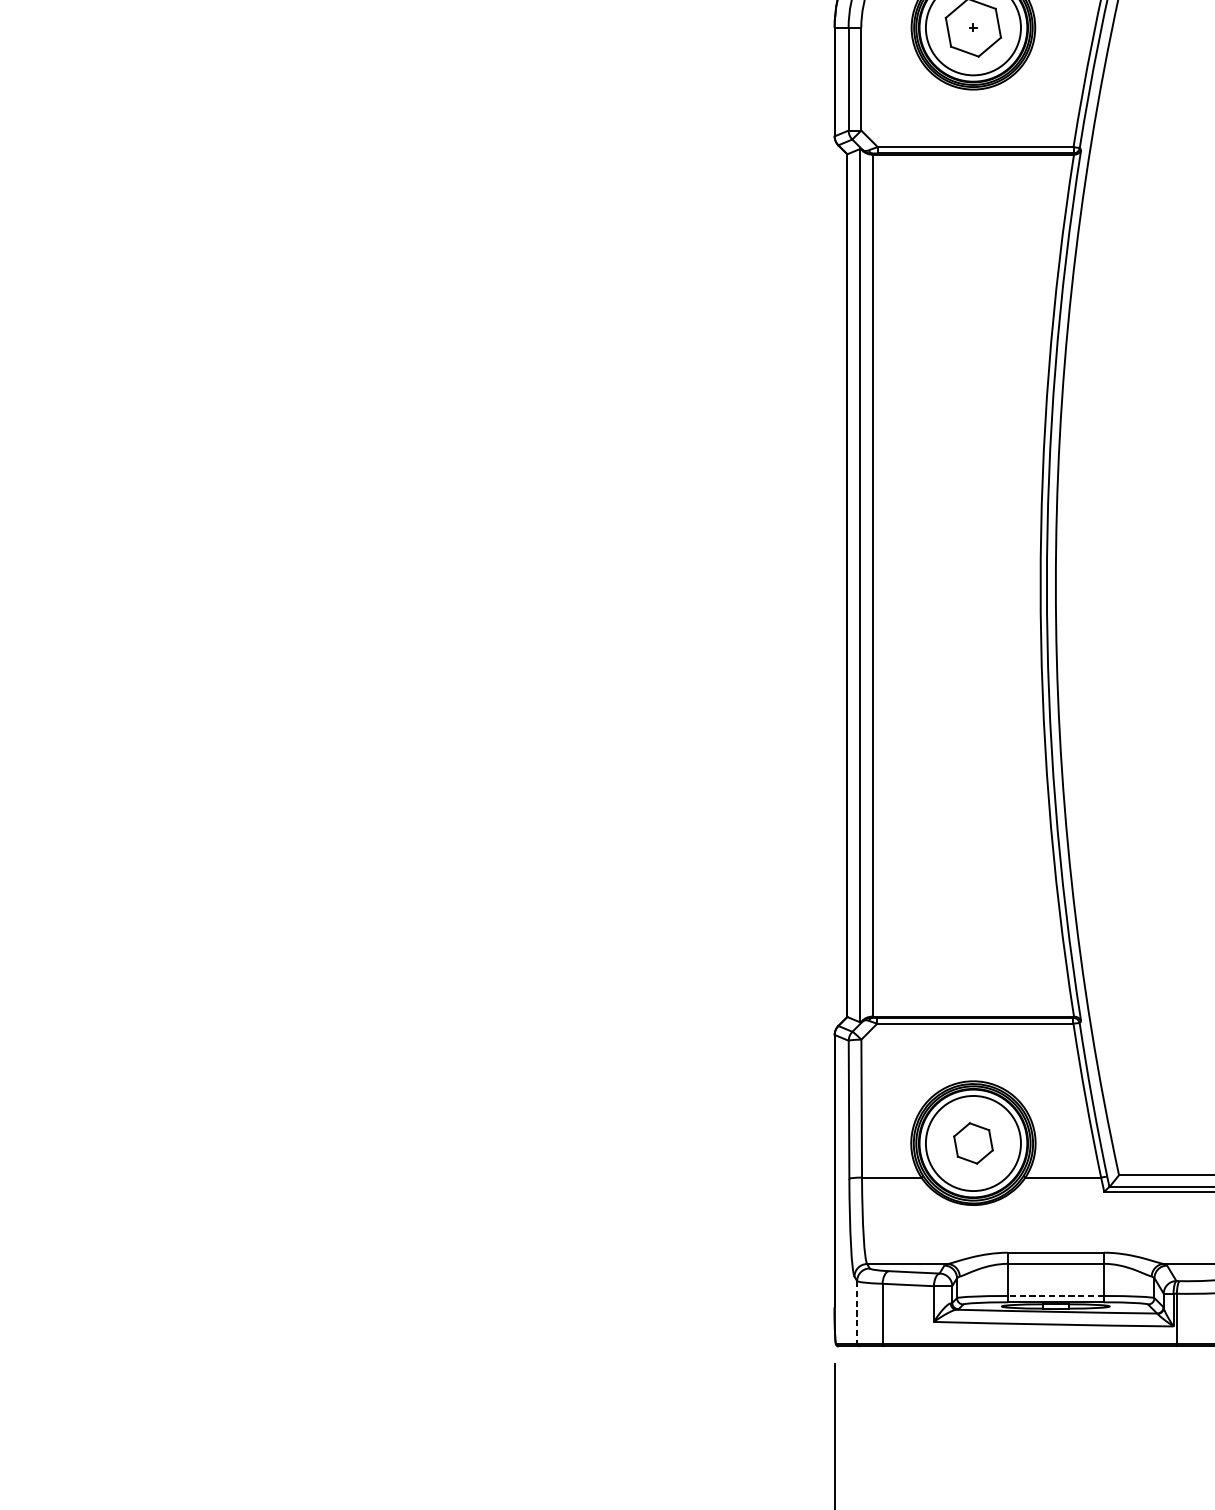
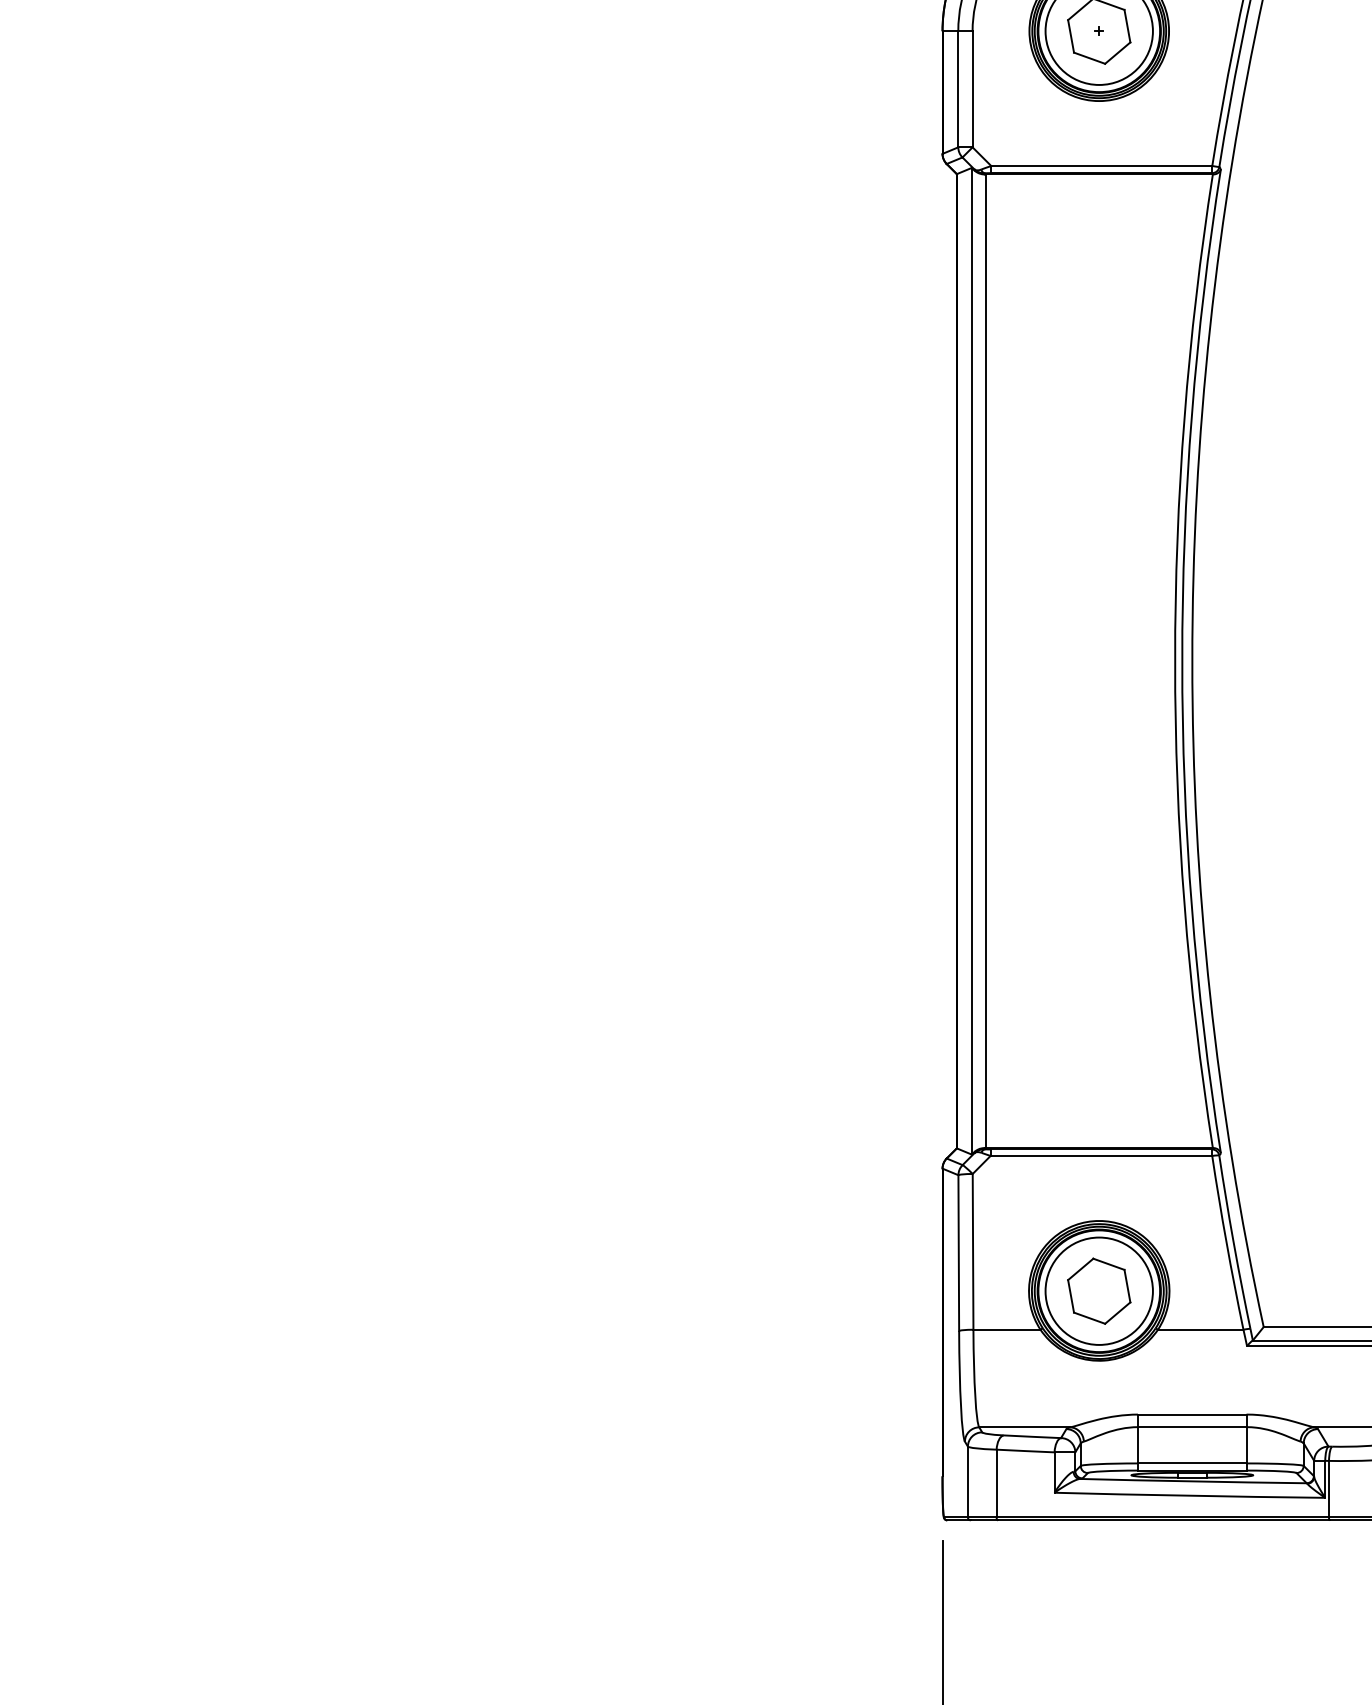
part: (973, 1142) -> (1099, 1290), size x1.43
line: (1055, 1296) -> (1191, 1463), dashed -> solid
line: (856, 1312) -> (967, 1482), dashed -> solid

